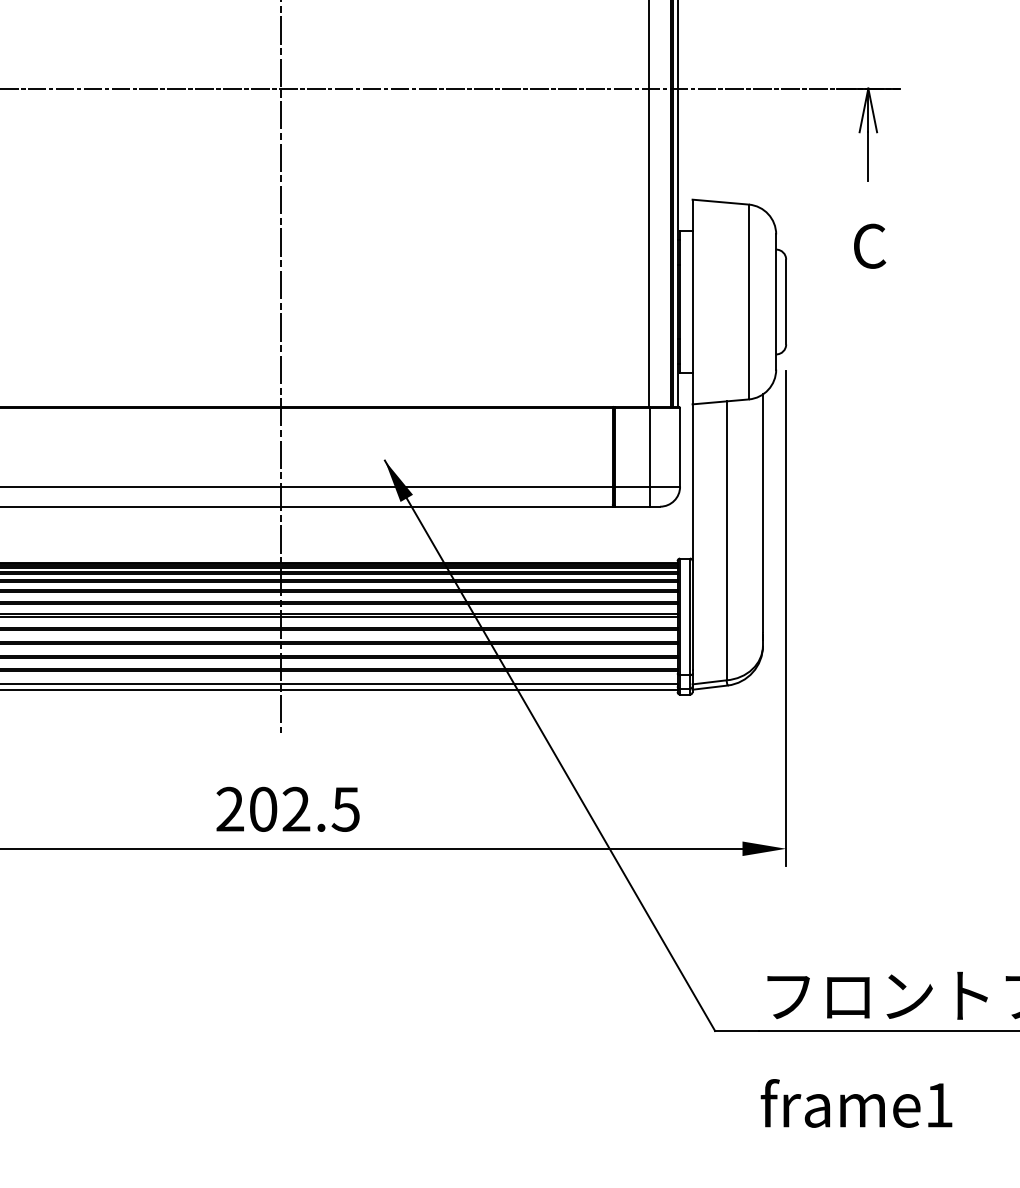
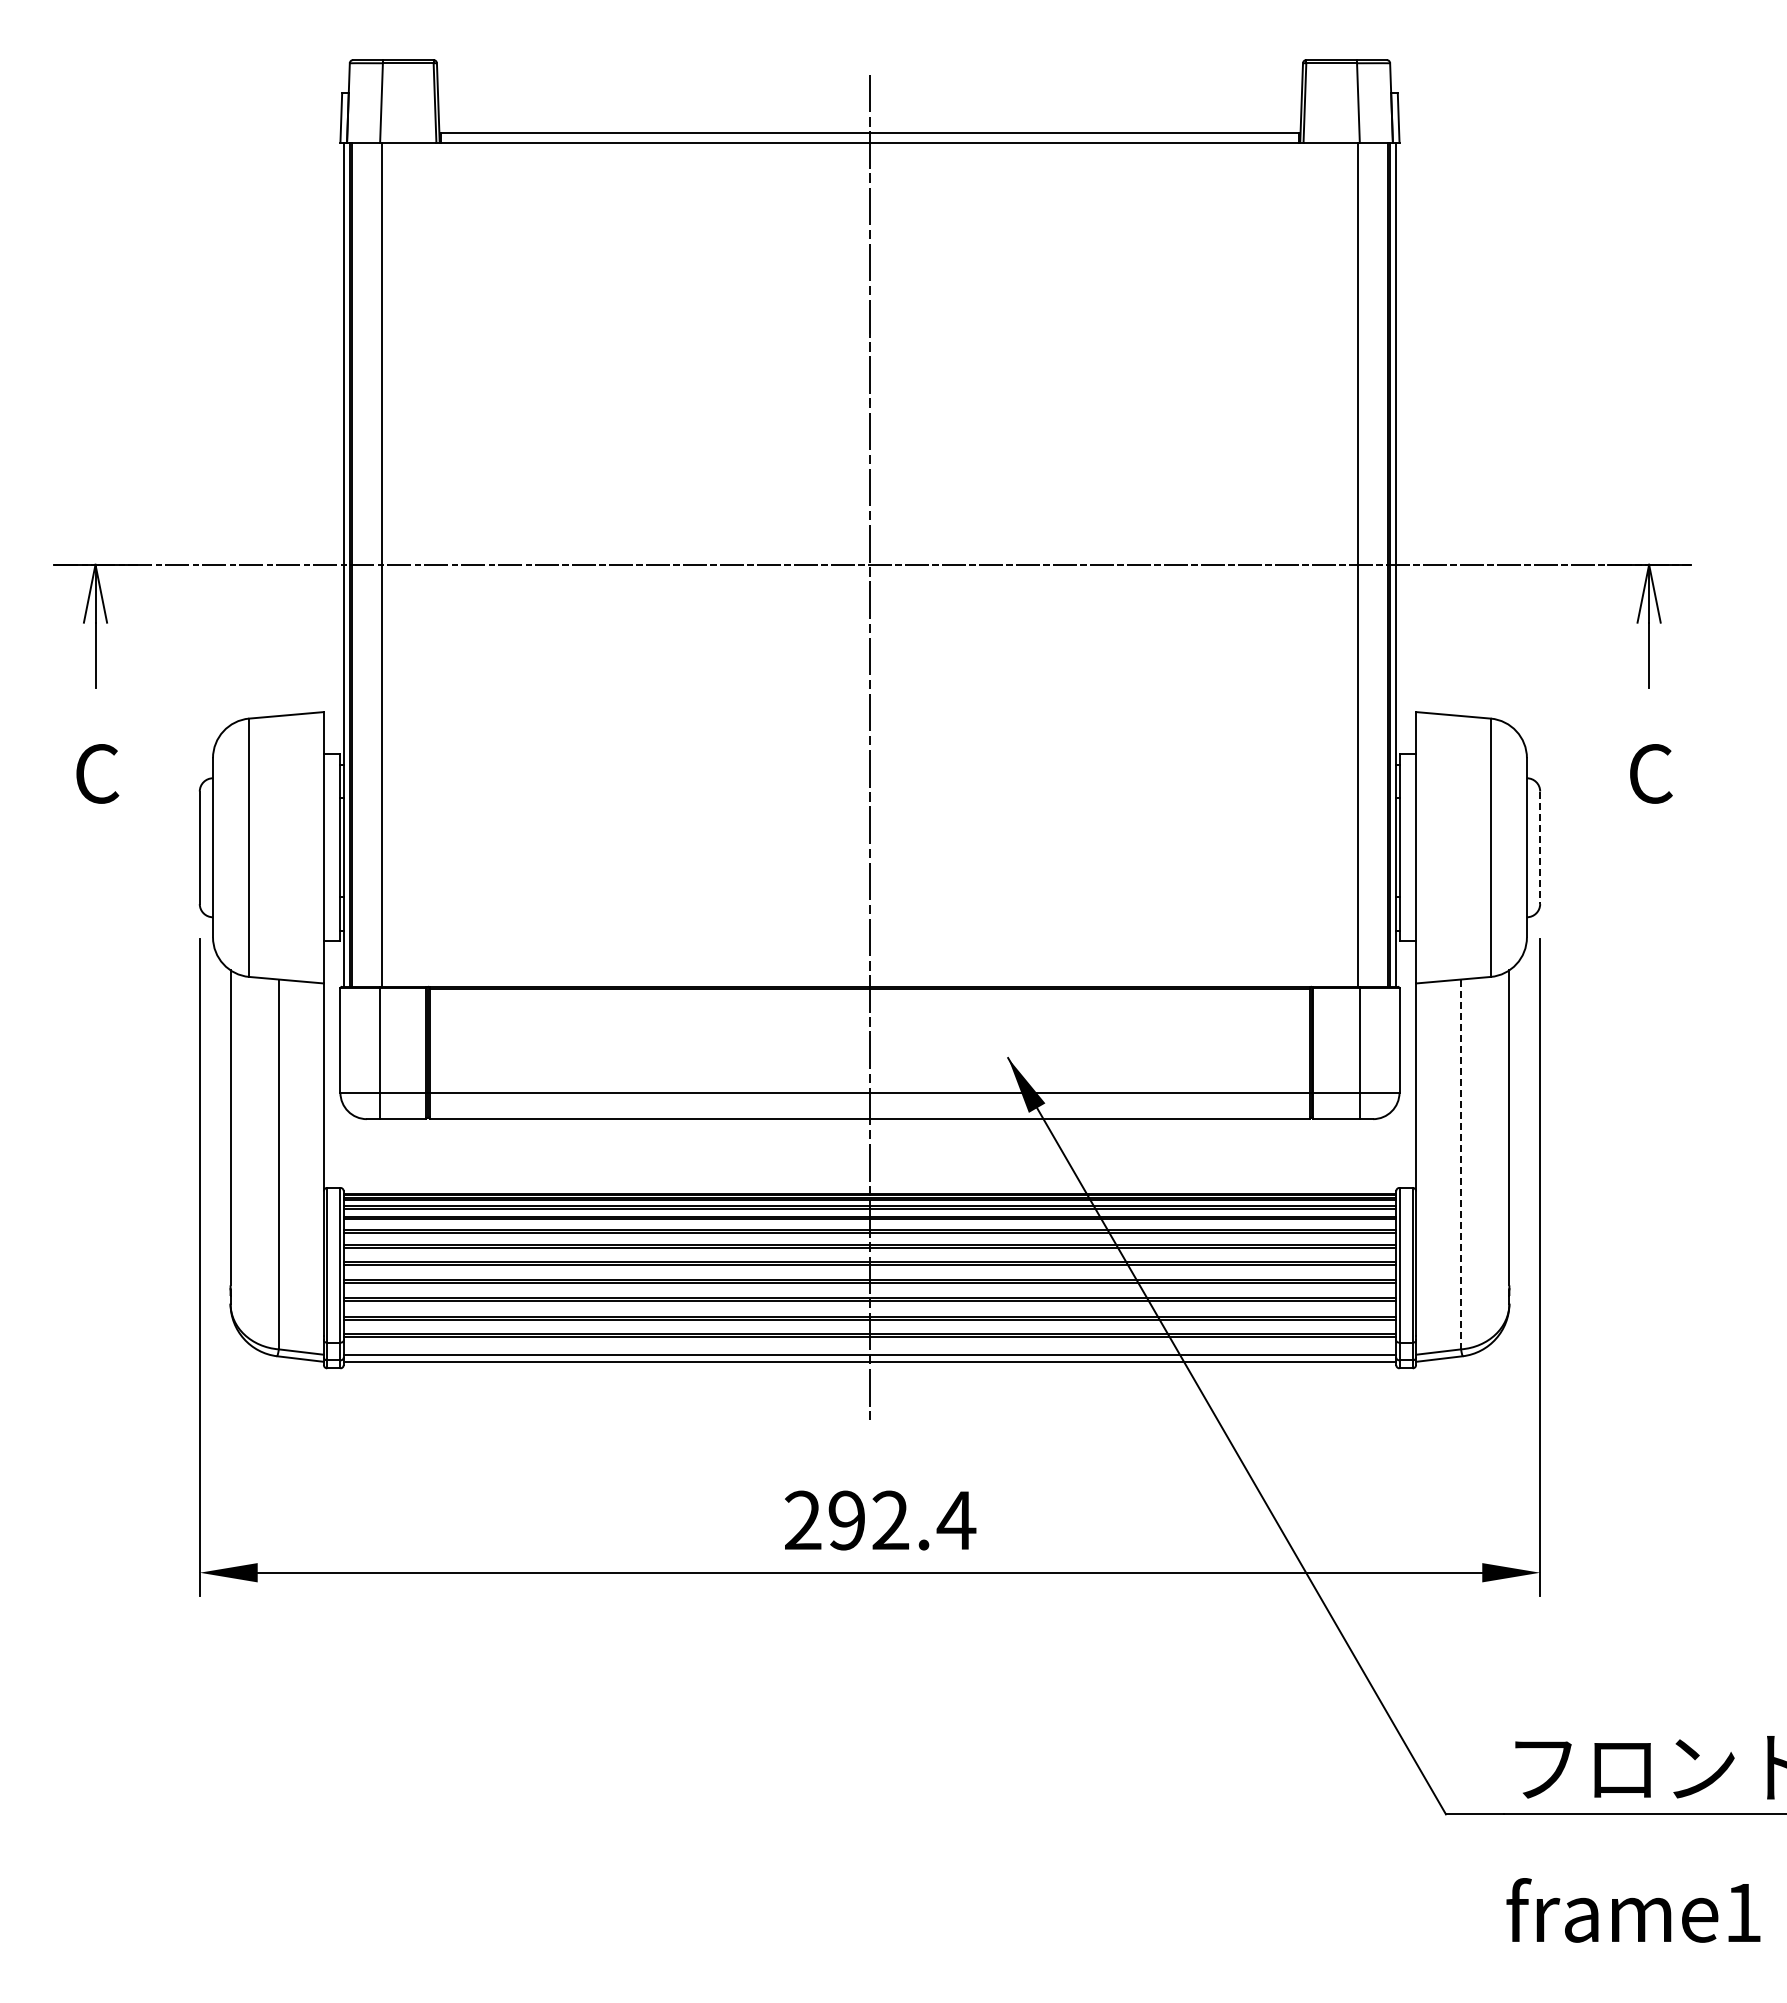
line: (786, 302) -> (1540, 848), solid -> dashed
line: (726, 540) -> (1461, 1164), solid -> dashed
text: (305, 809) -> (902, 1520), 202.5 -> 292.4

